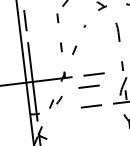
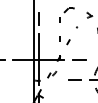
line: (88, 85) -> (74, 66), removed

